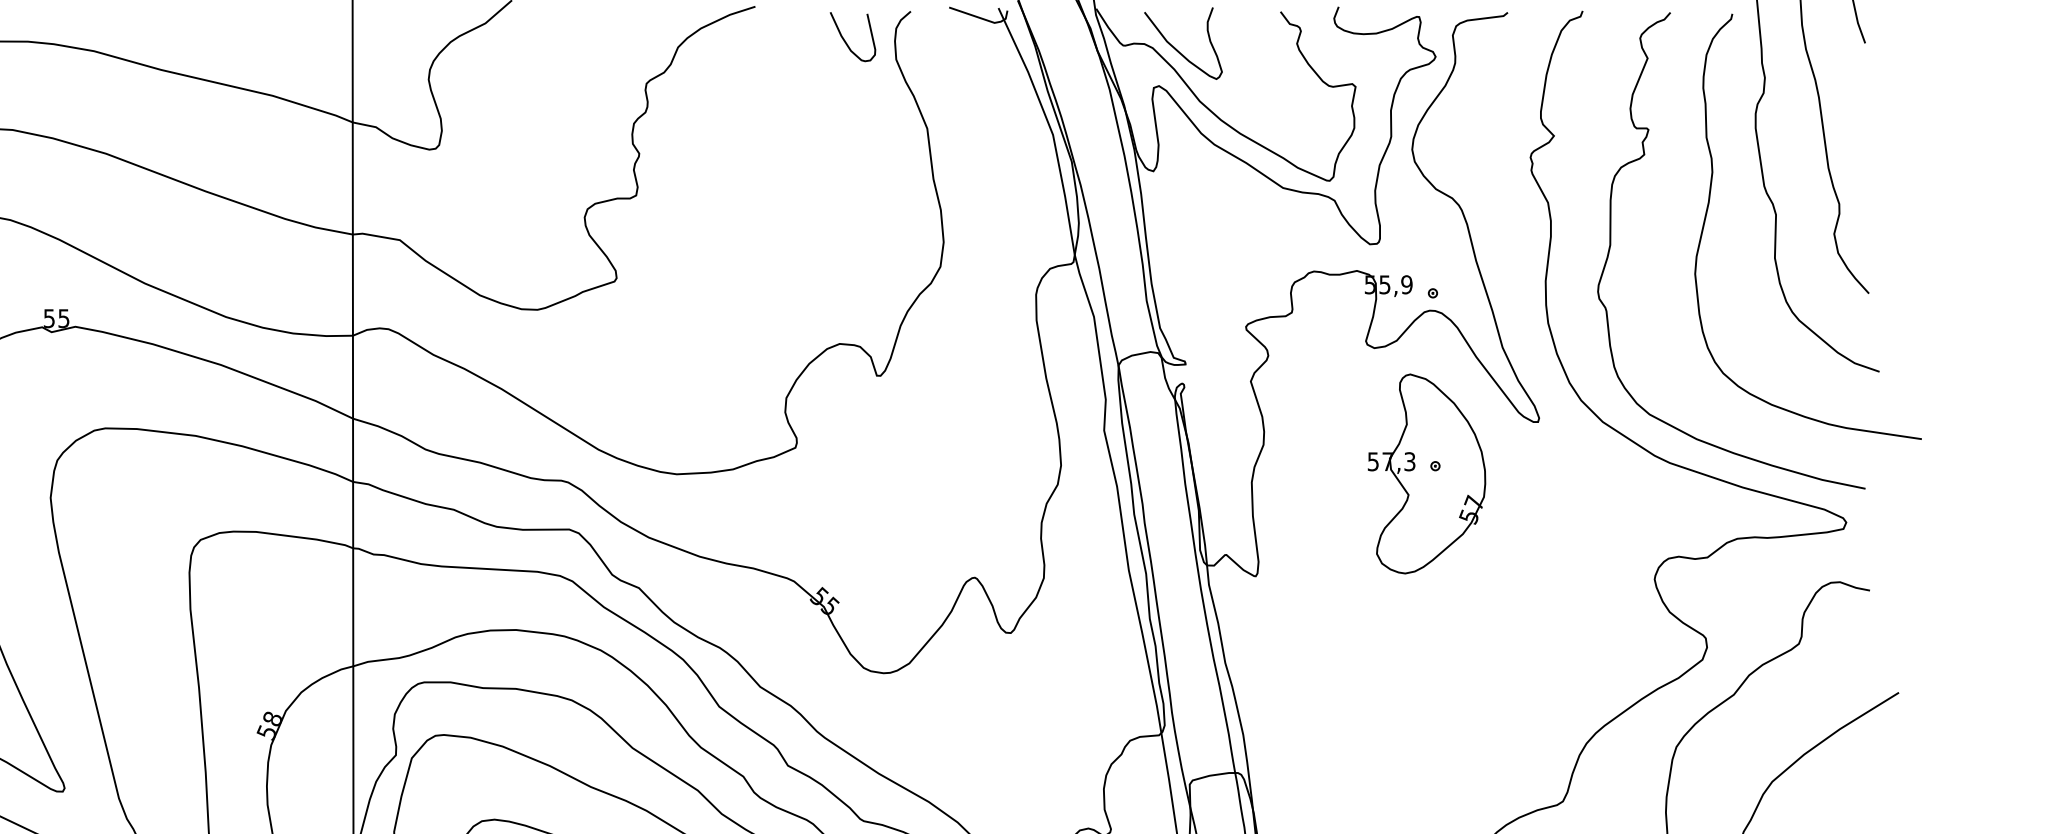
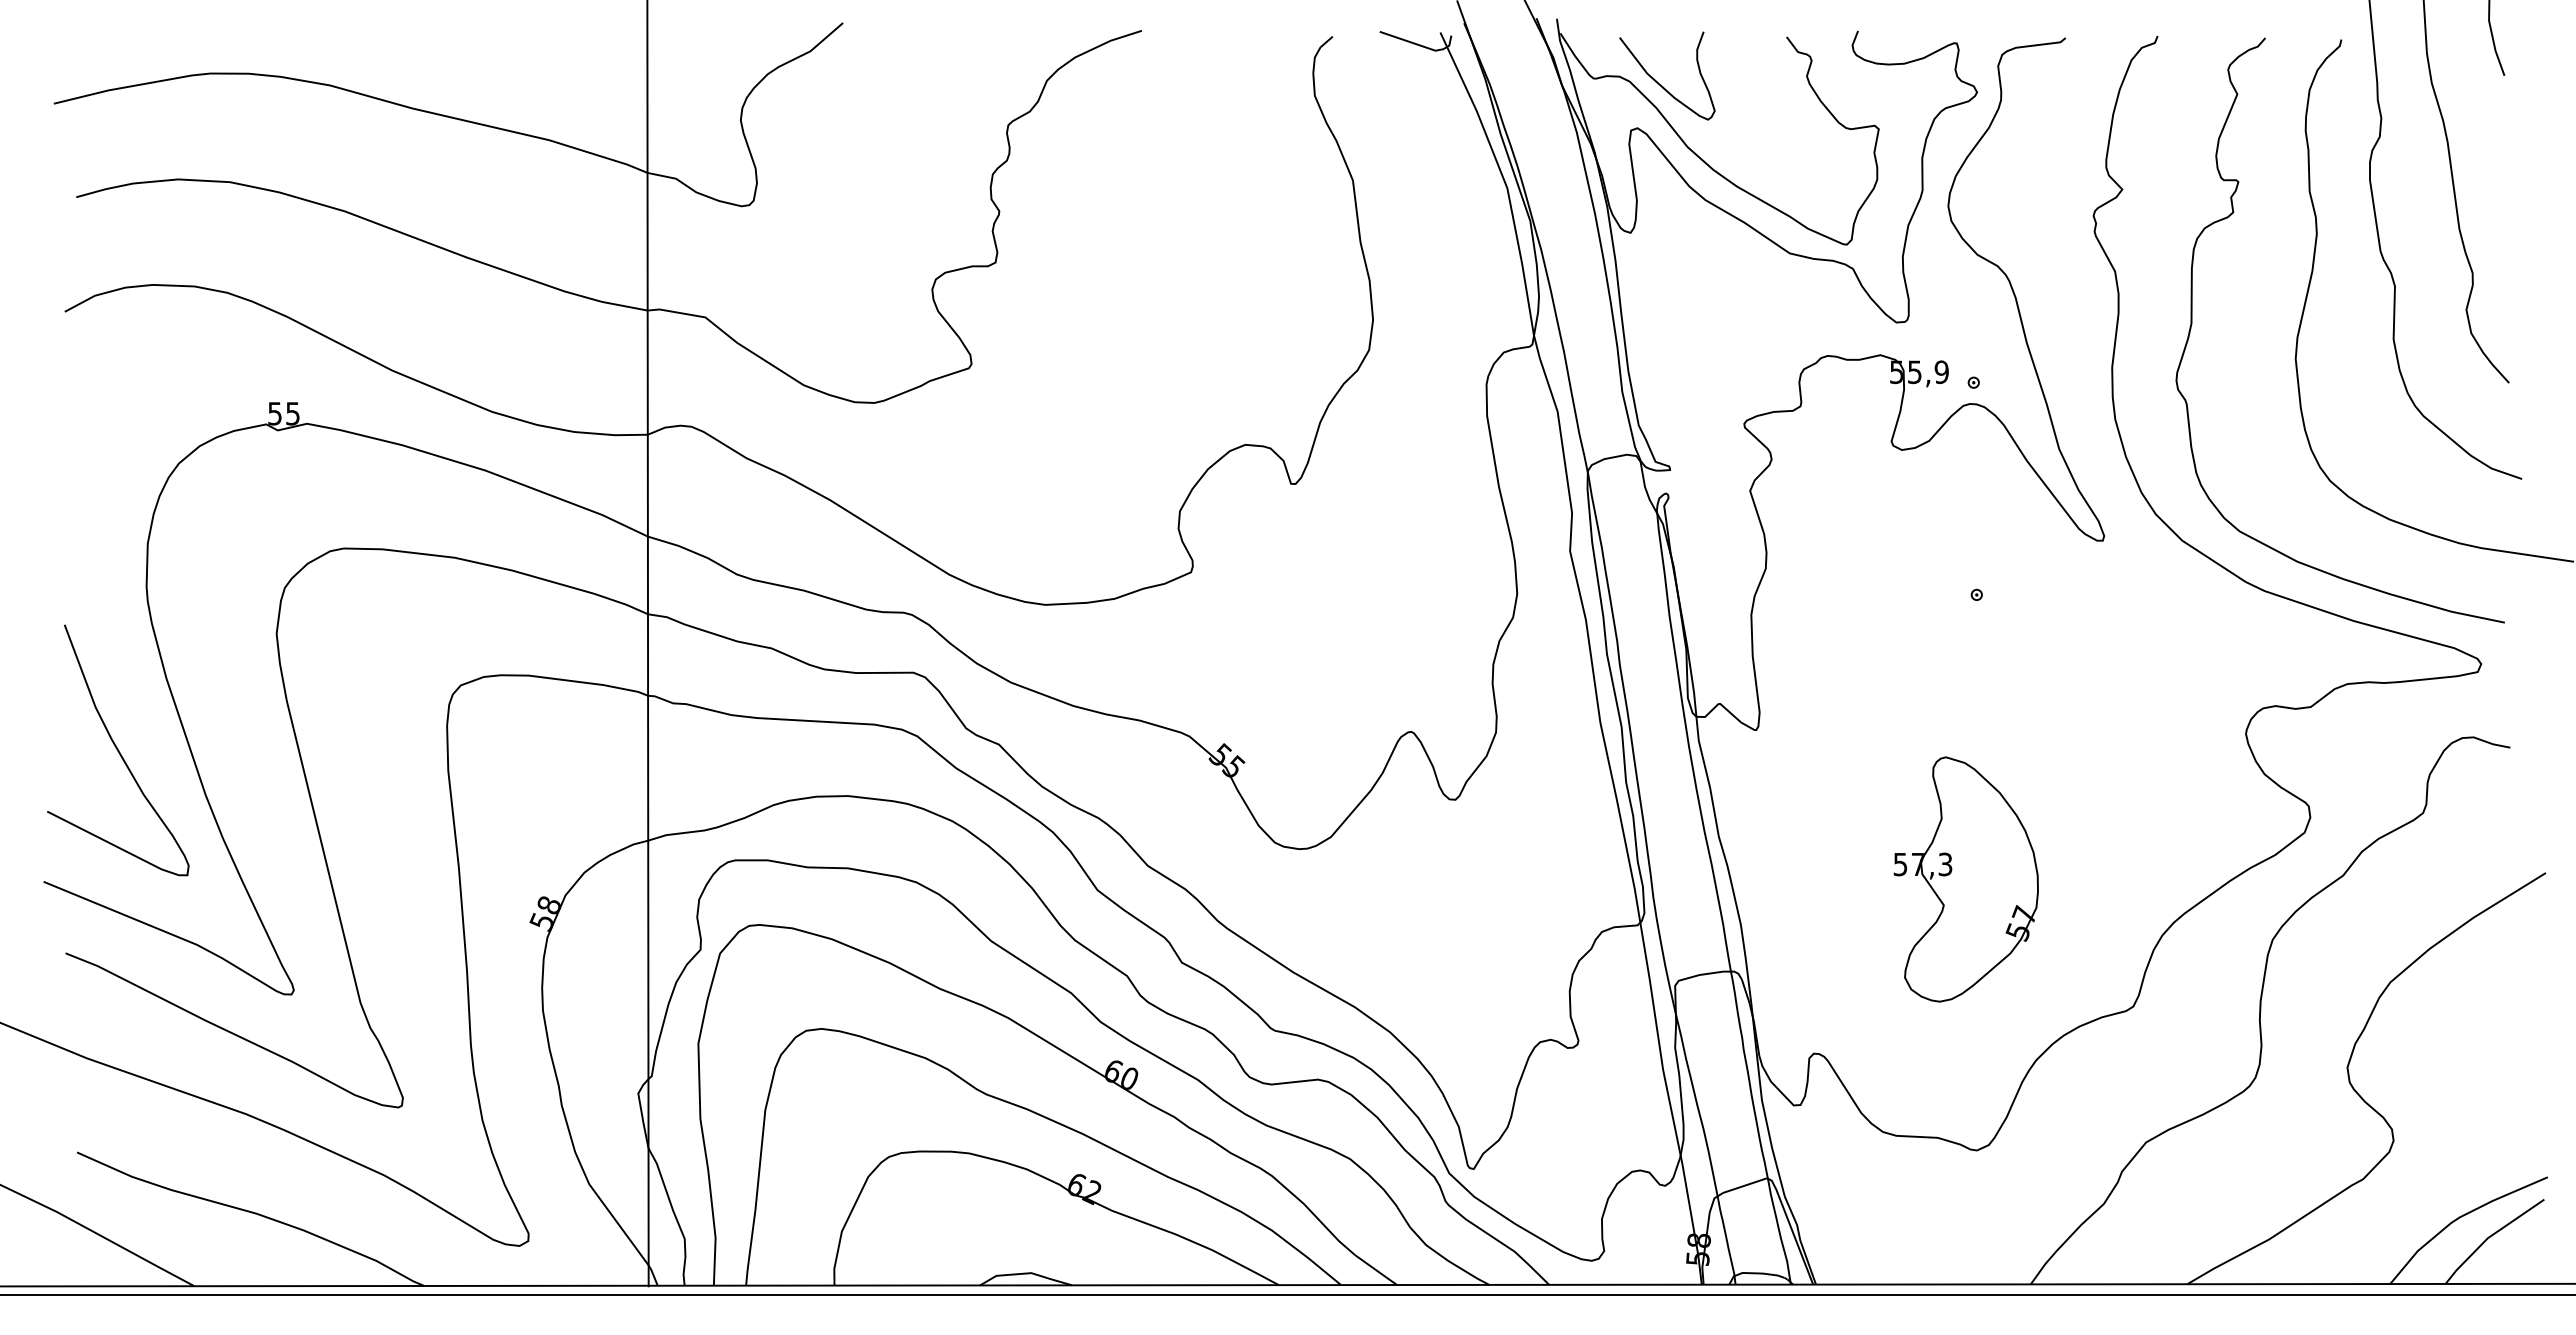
curve: (845, 40) -> (1252, 72), removed
part: (1426, 473) -> (1965, 879), moved

